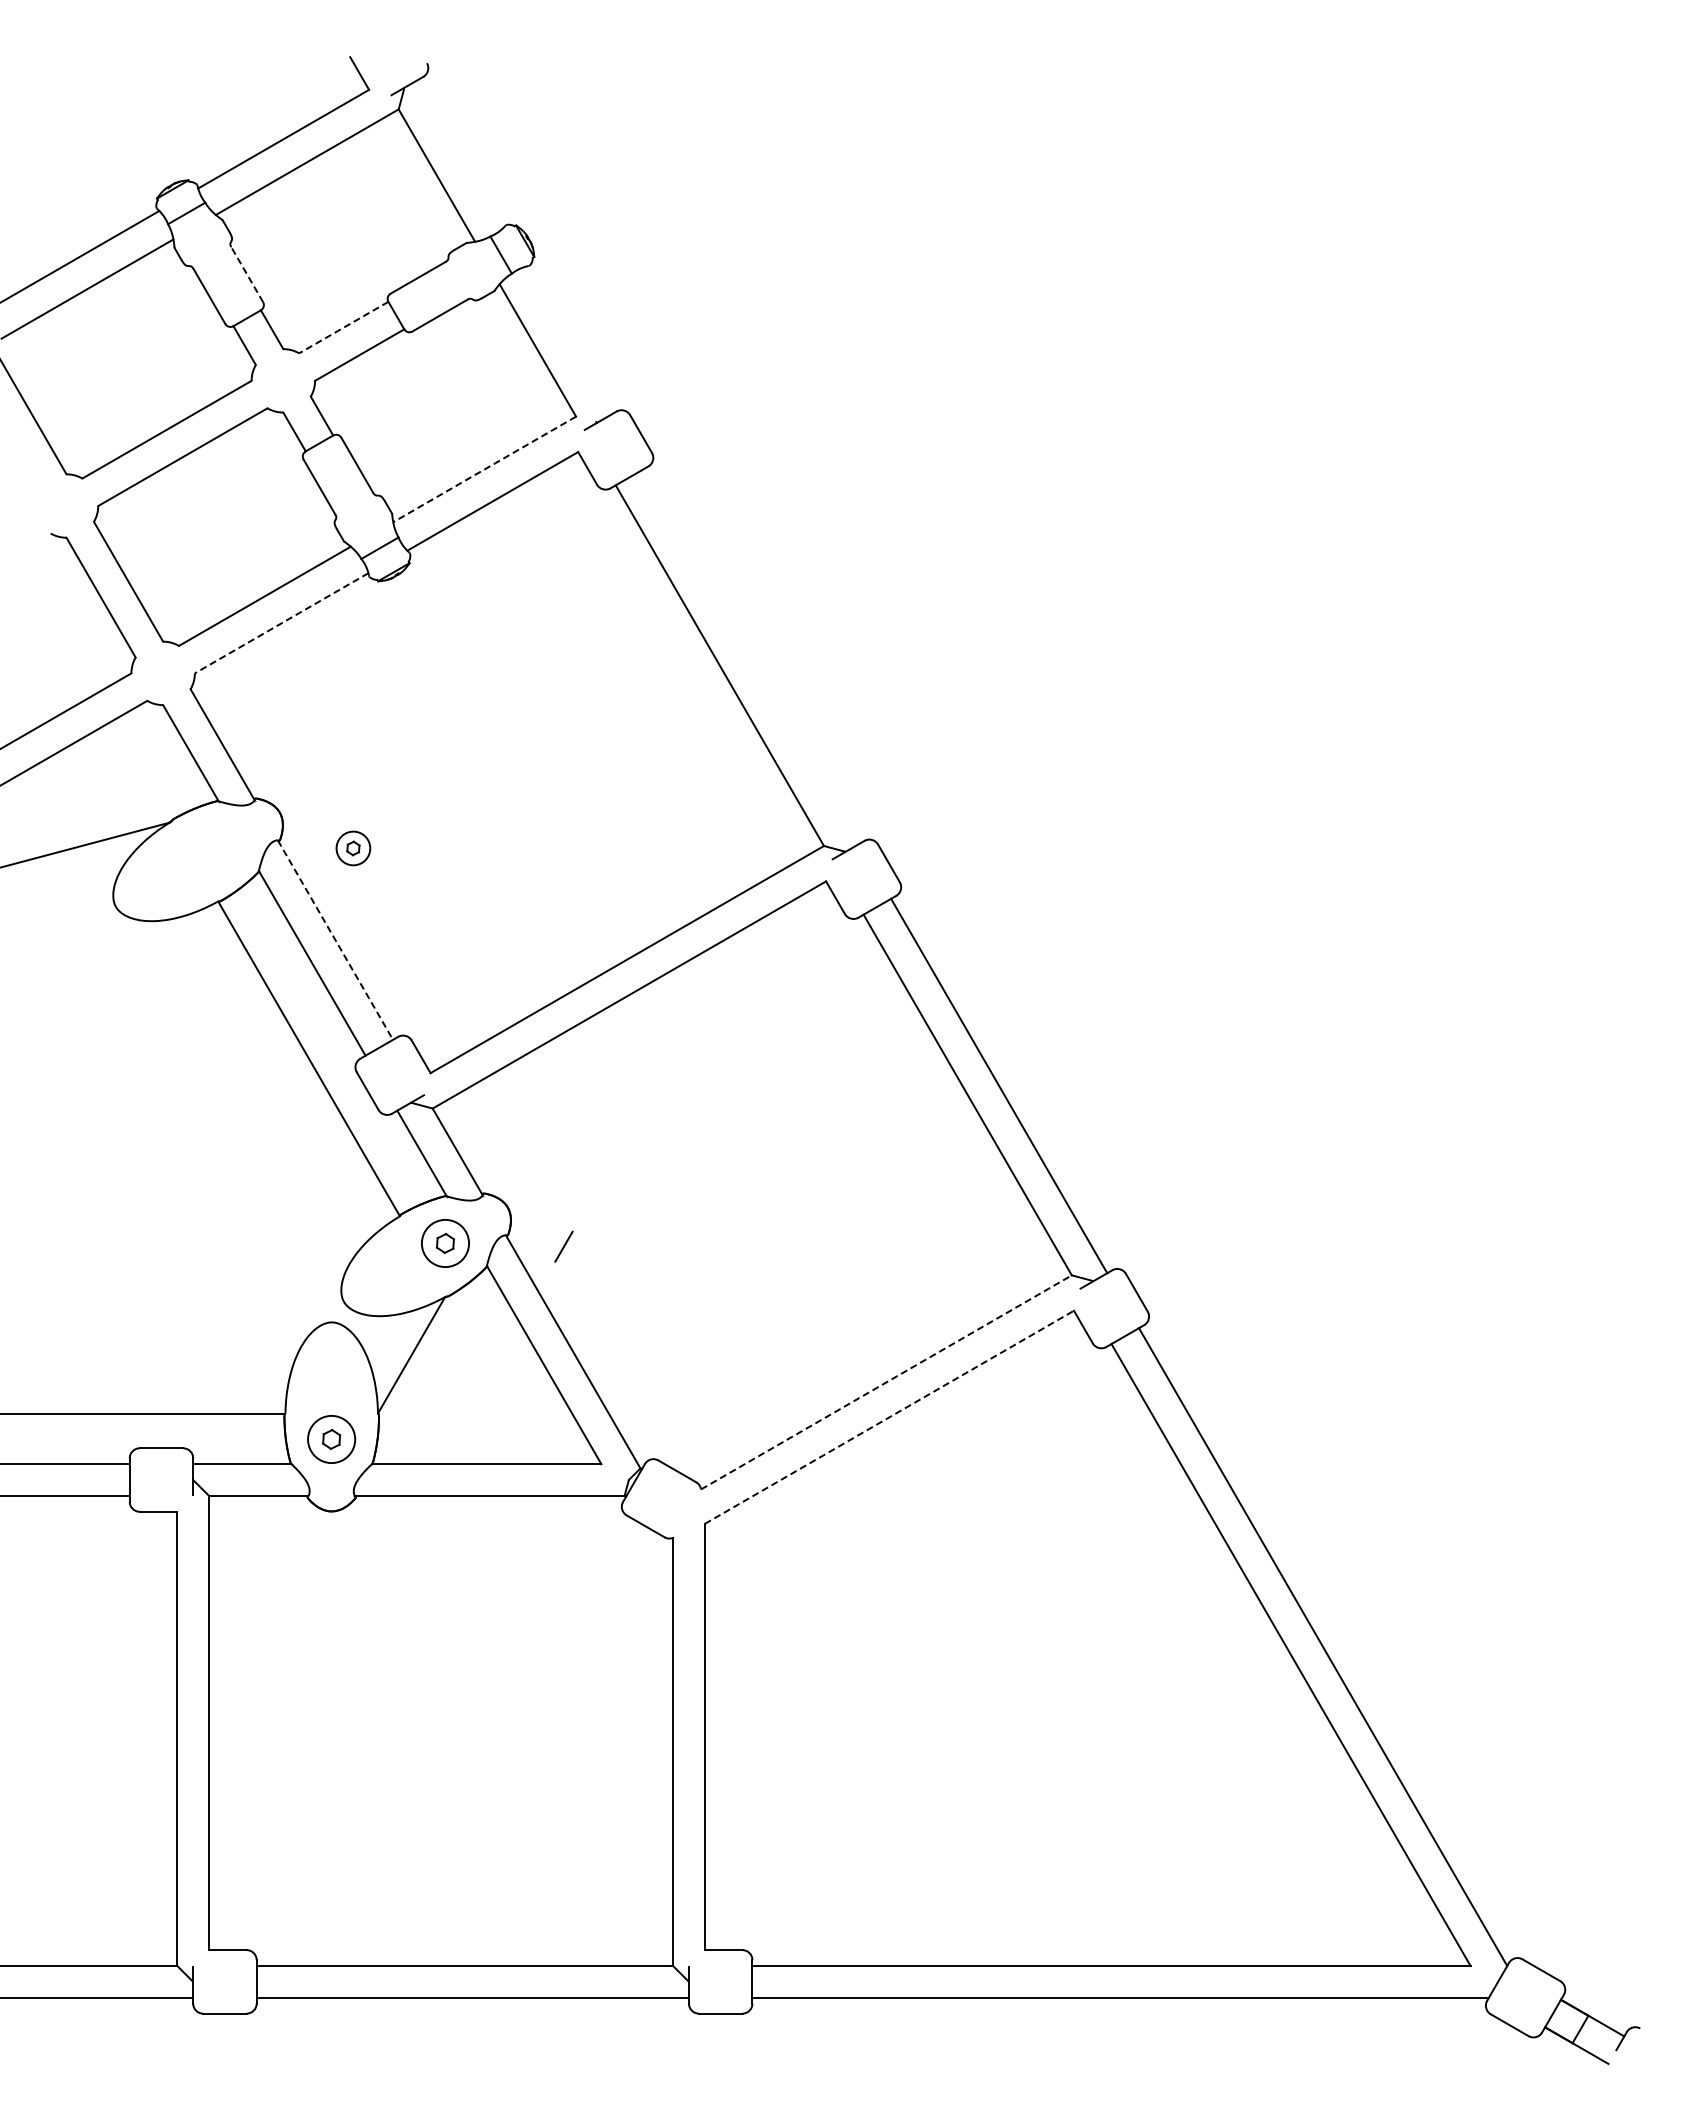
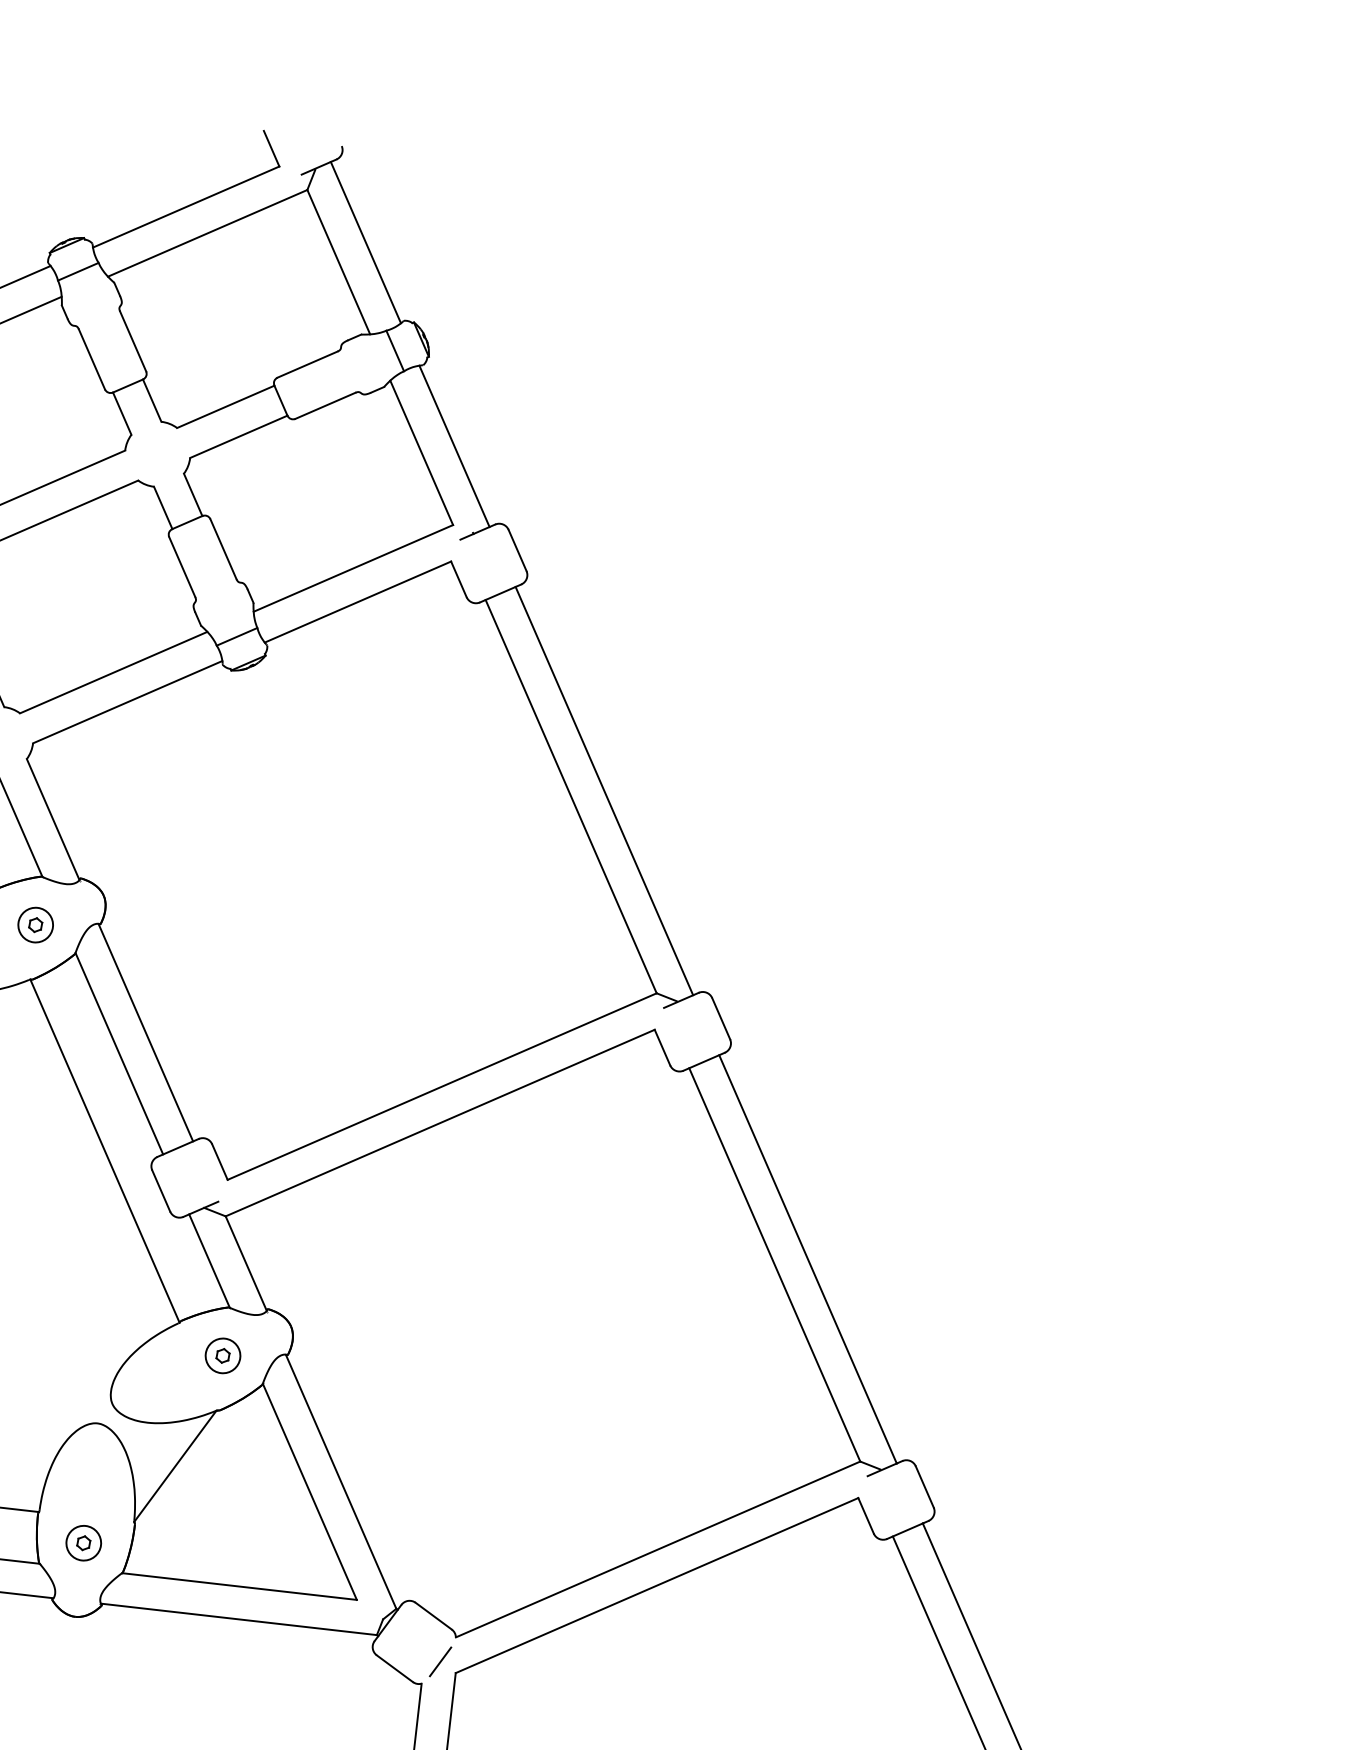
line: (460, 153) -> (365, 242), added
line: (247, 274) -> (133, 341), dashed -> solid
line: (343, 327) -> (225, 406), dashed -> solid
line: (568, 340) -> (454, 446), added
line: (484, 469) -> (353, 568), dashed -> solid
line: (281, 623) -> (127, 702), dashed -> solid
line: (751, 656) -> (604, 790), added
part: (353, 848) -> (35, 925), moved
line: (335, 940) -> (145, 1033), dashed -> solid
part: (445, 1243) -> (223, 1355), size x0.71
line: (563, 1246) -> (440, 1661), moved
line: (886, 1382) -> (658, 1549), dashed -> solid
line: (889, 1417) -> (657, 1585), dashed -> solid
part: (331, 1439) -> (83, 1543), size x0.71

